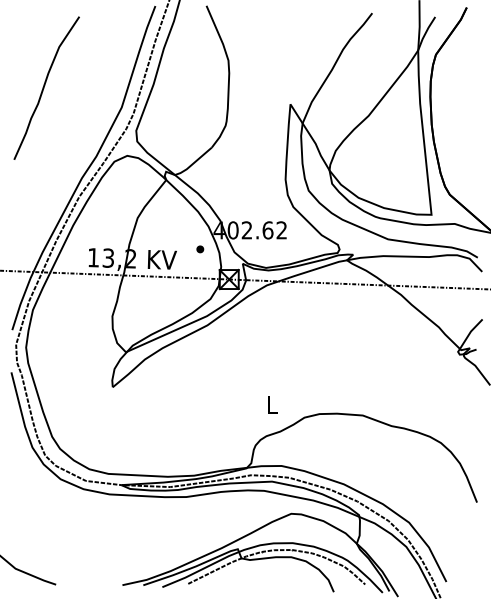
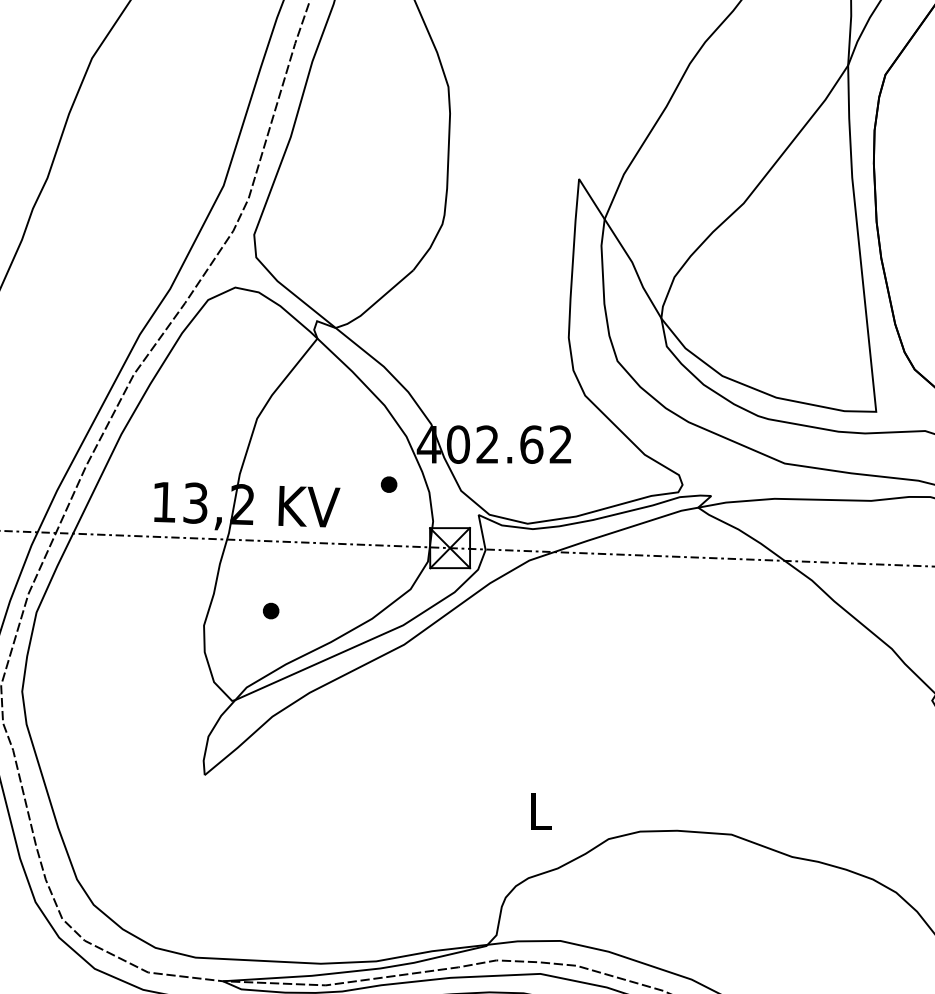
part: (144, 309) -> (271, 611), added

